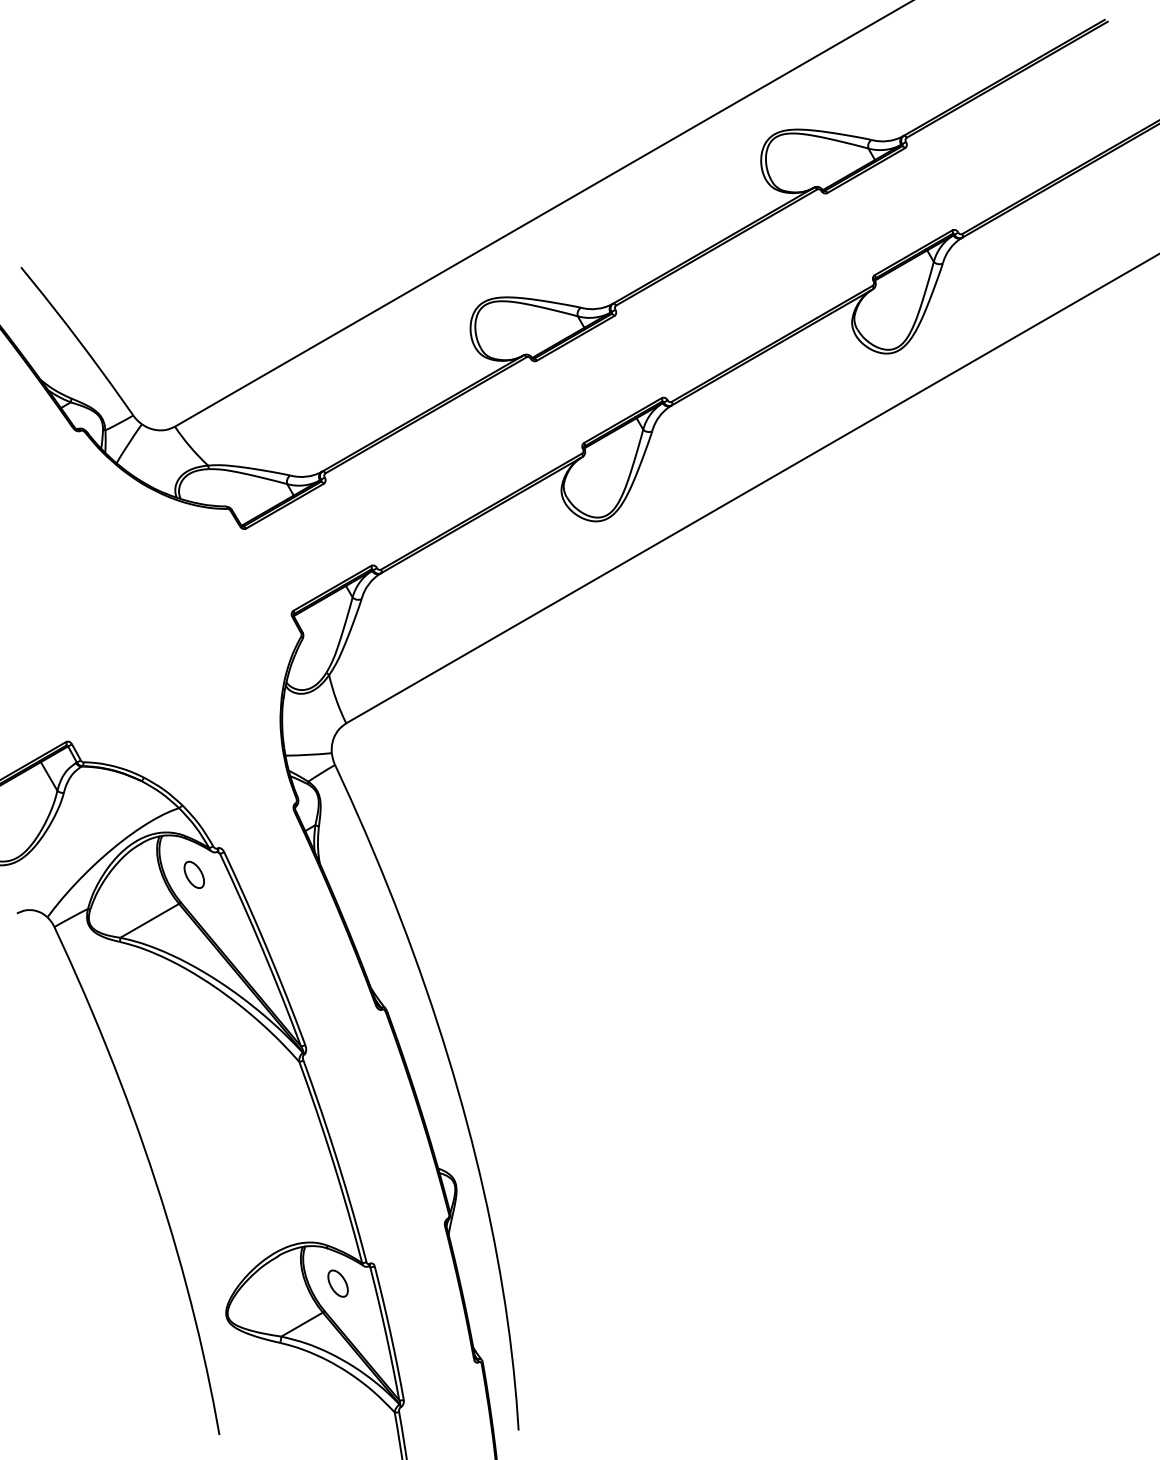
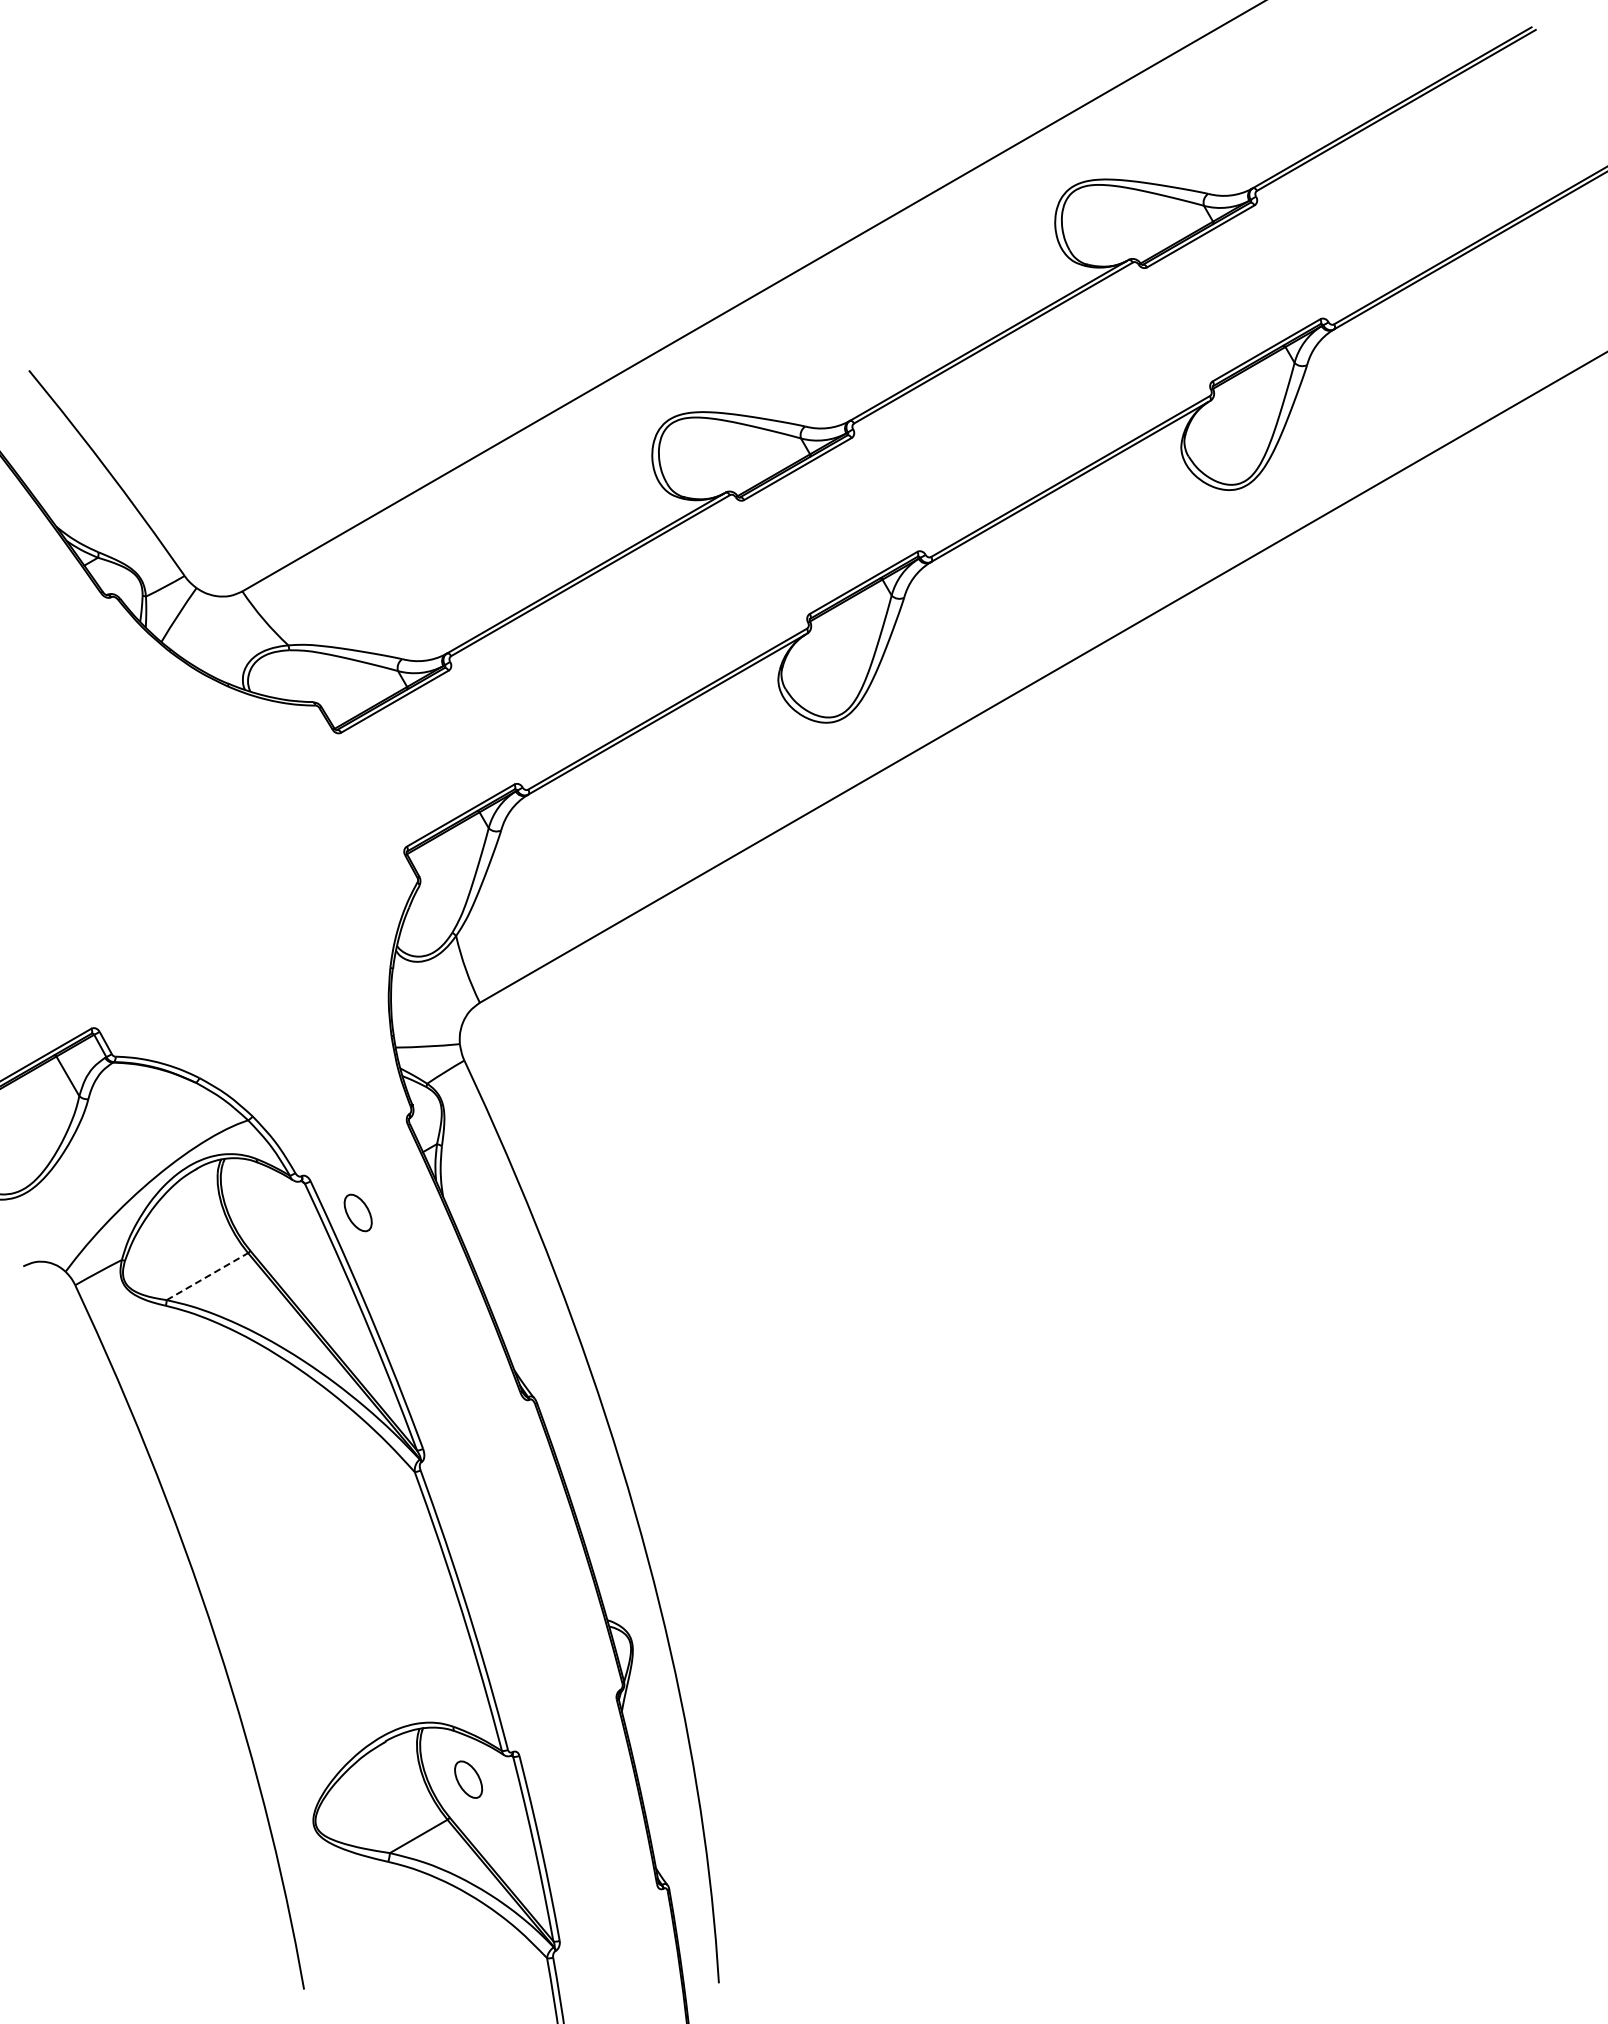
part: (193, 874) -> (357, 1212), moved
line: (149, 920) -> (207, 1276), solid -> dashed

